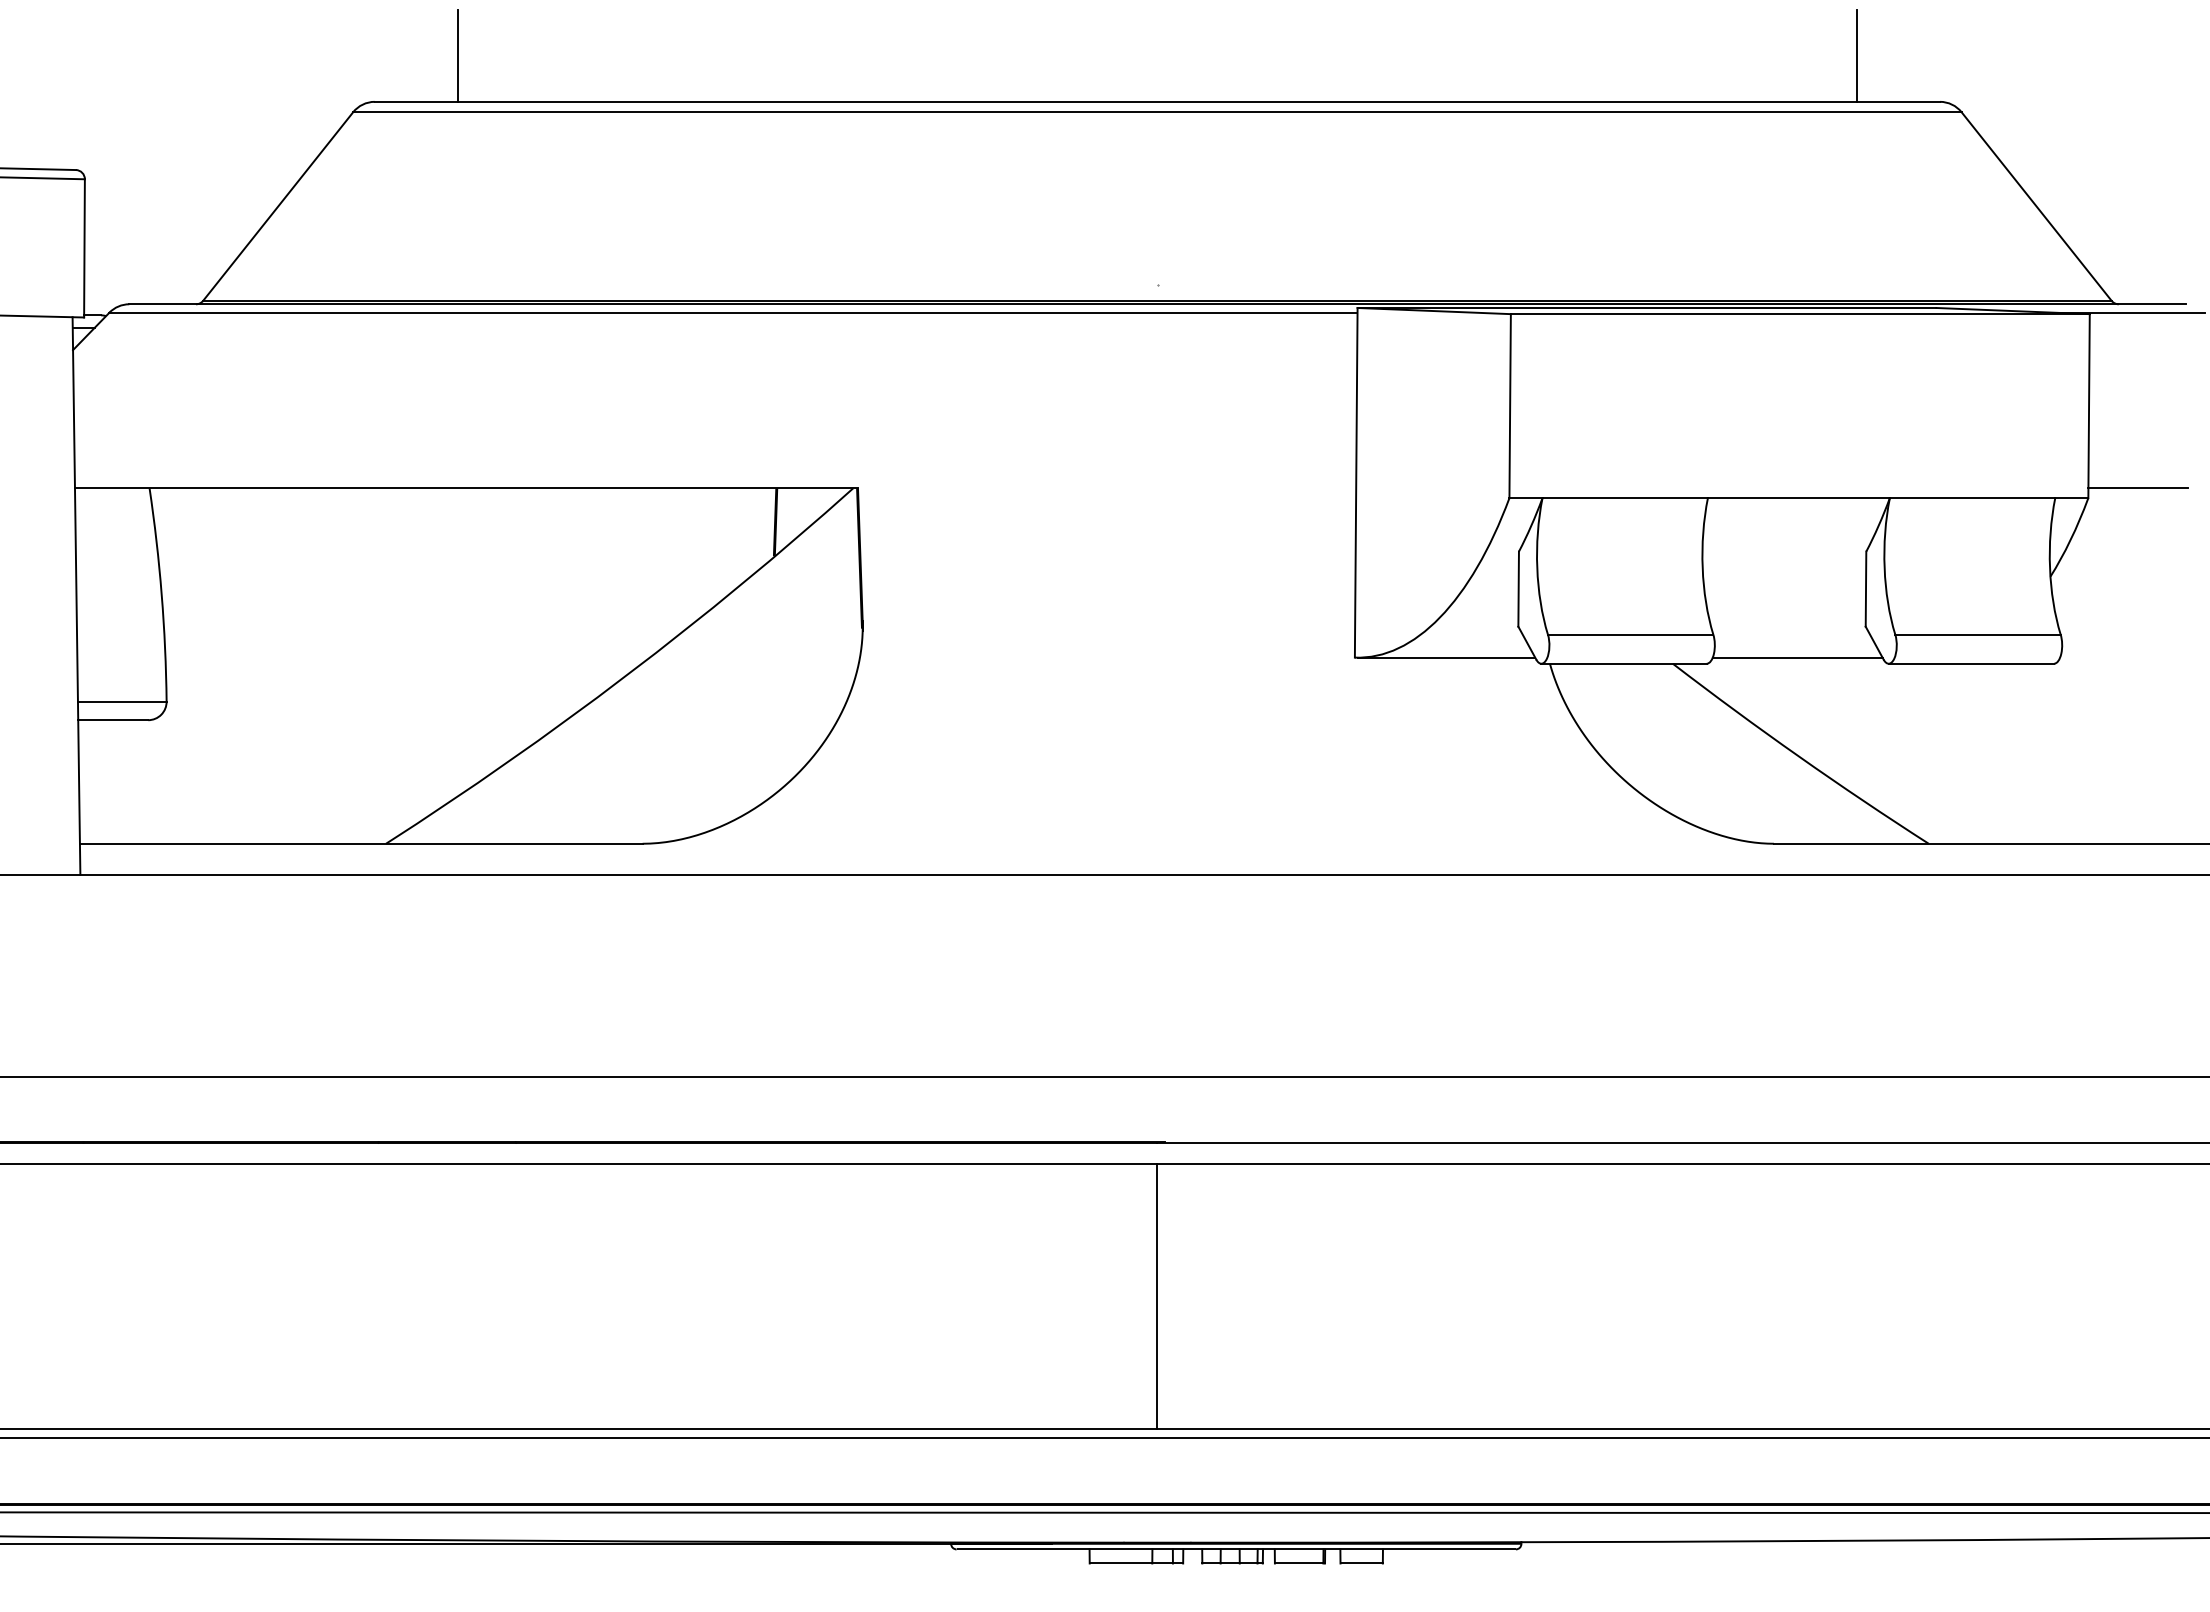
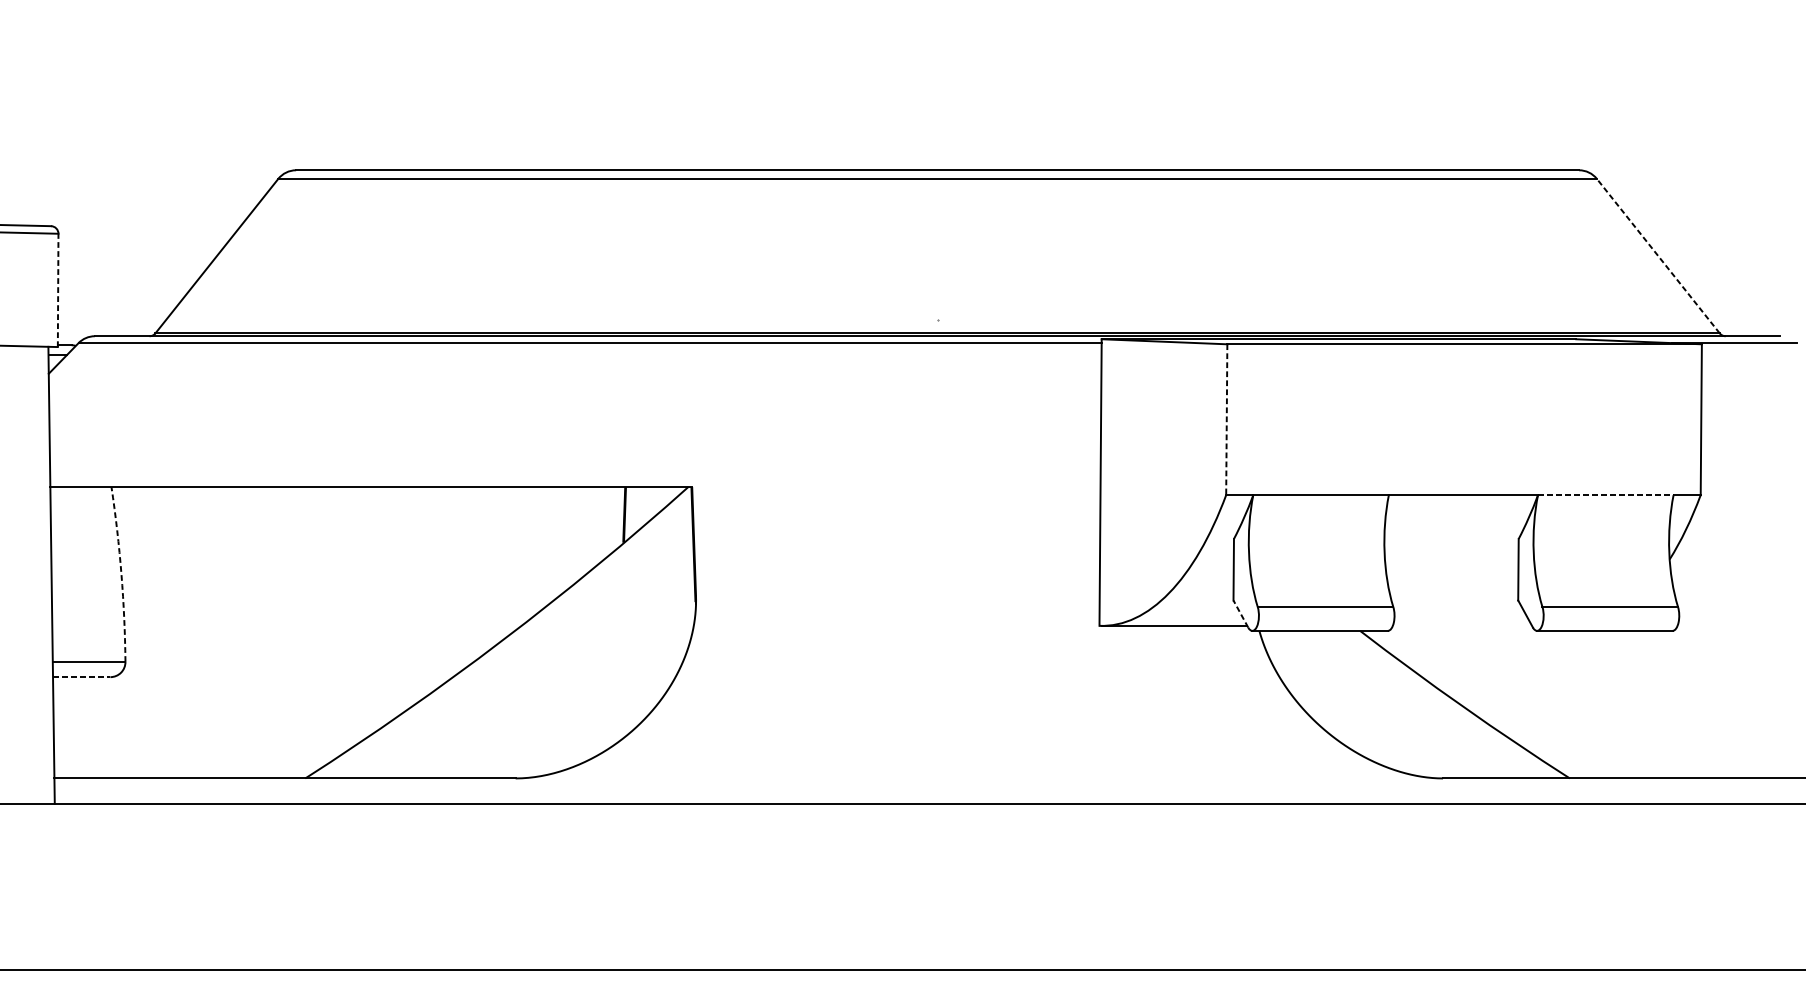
line: (458, 55) -> (364, 132), removed
line: (1856, 55) -> (1510, 132), removed
line: (2036, 206) -> (1658, 256), solid -> dashed
line: (84, 247) -> (58, 289), solid -> dashed
line: (1510, 406) -> (1227, 420), solid -> dashed
line: (2138, 488) -> (1741, 487), removed
line: (1972, 498) -> (1605, 495), solid -> dashed
arc: (161, 594) -> (121, 574), solid -> dashed
line: (1527, 643) -> (1240, 614), solid -> dashed
line: (1797, 657) -> (1462, 625), removed
line: (113, 720) -> (81, 677), solid -> dashed

